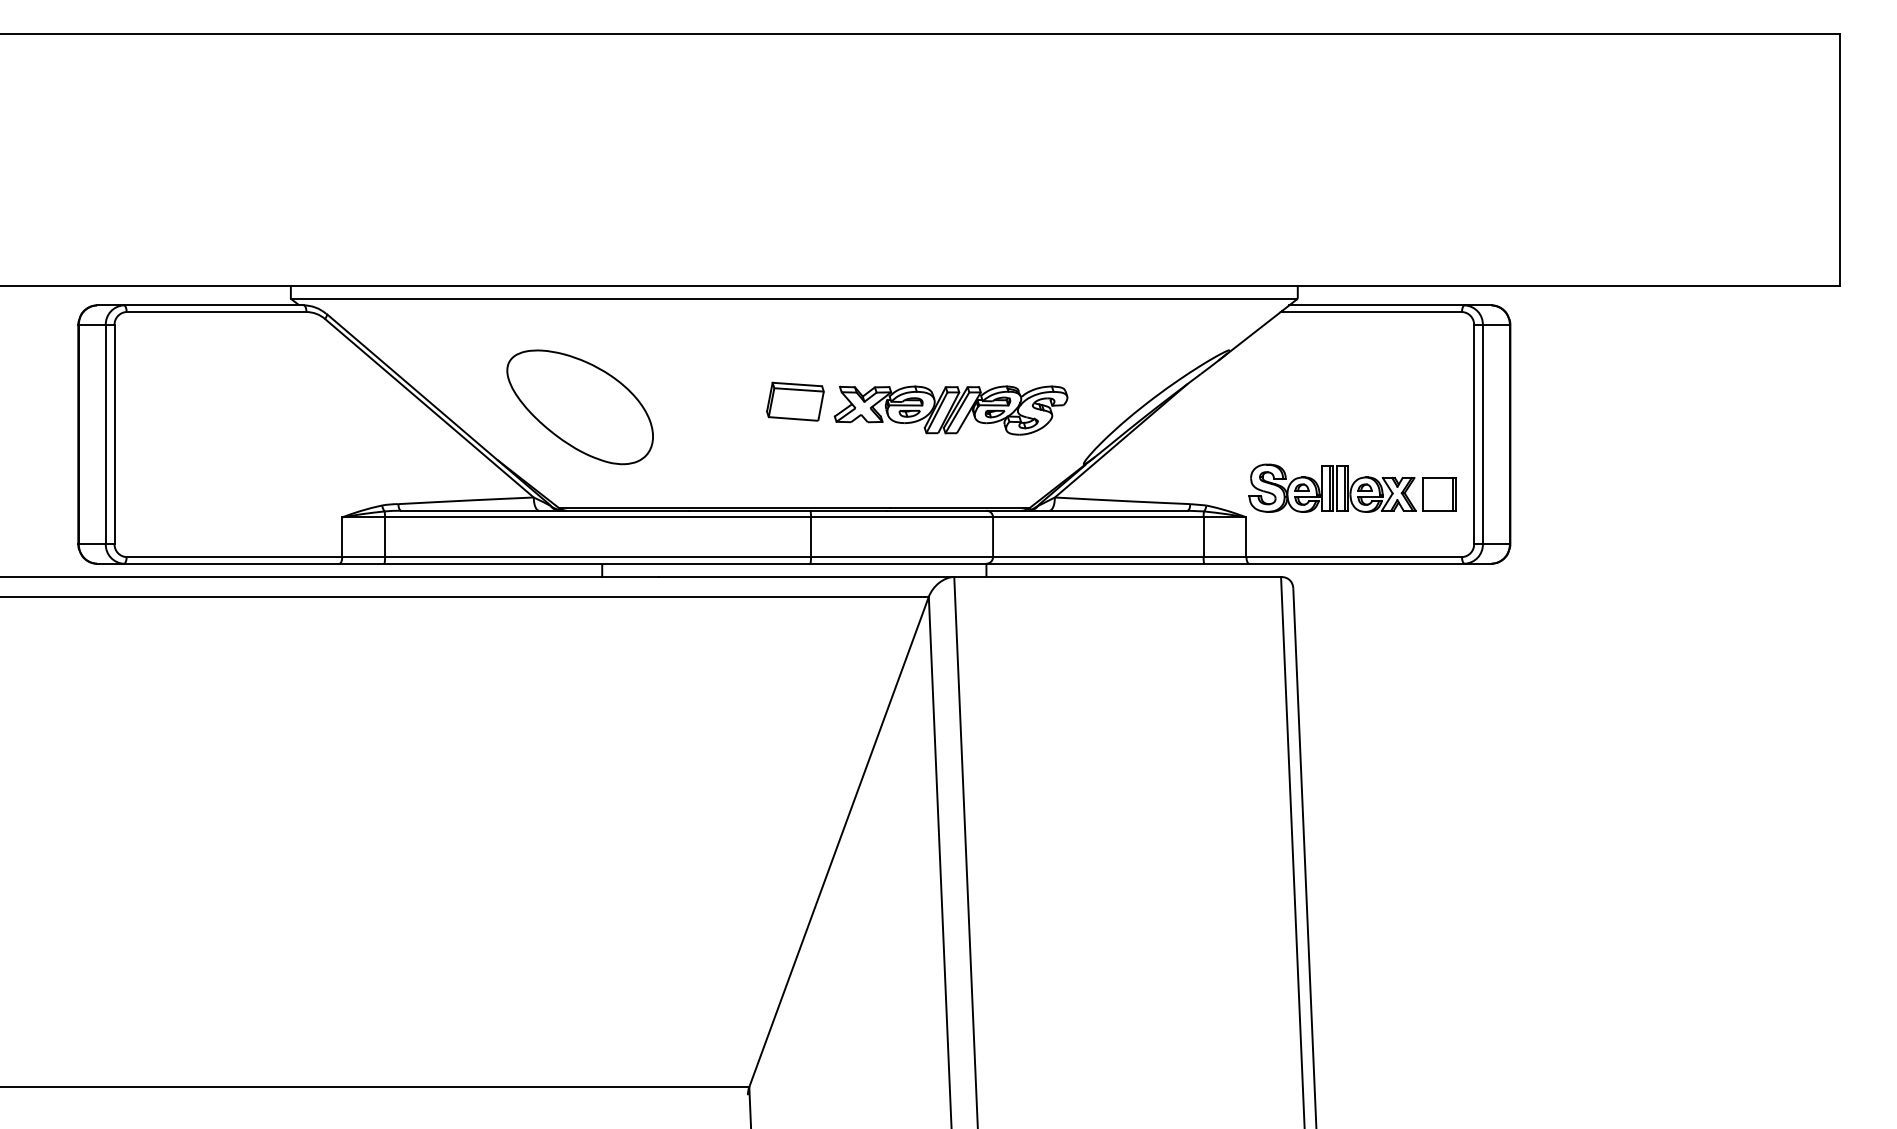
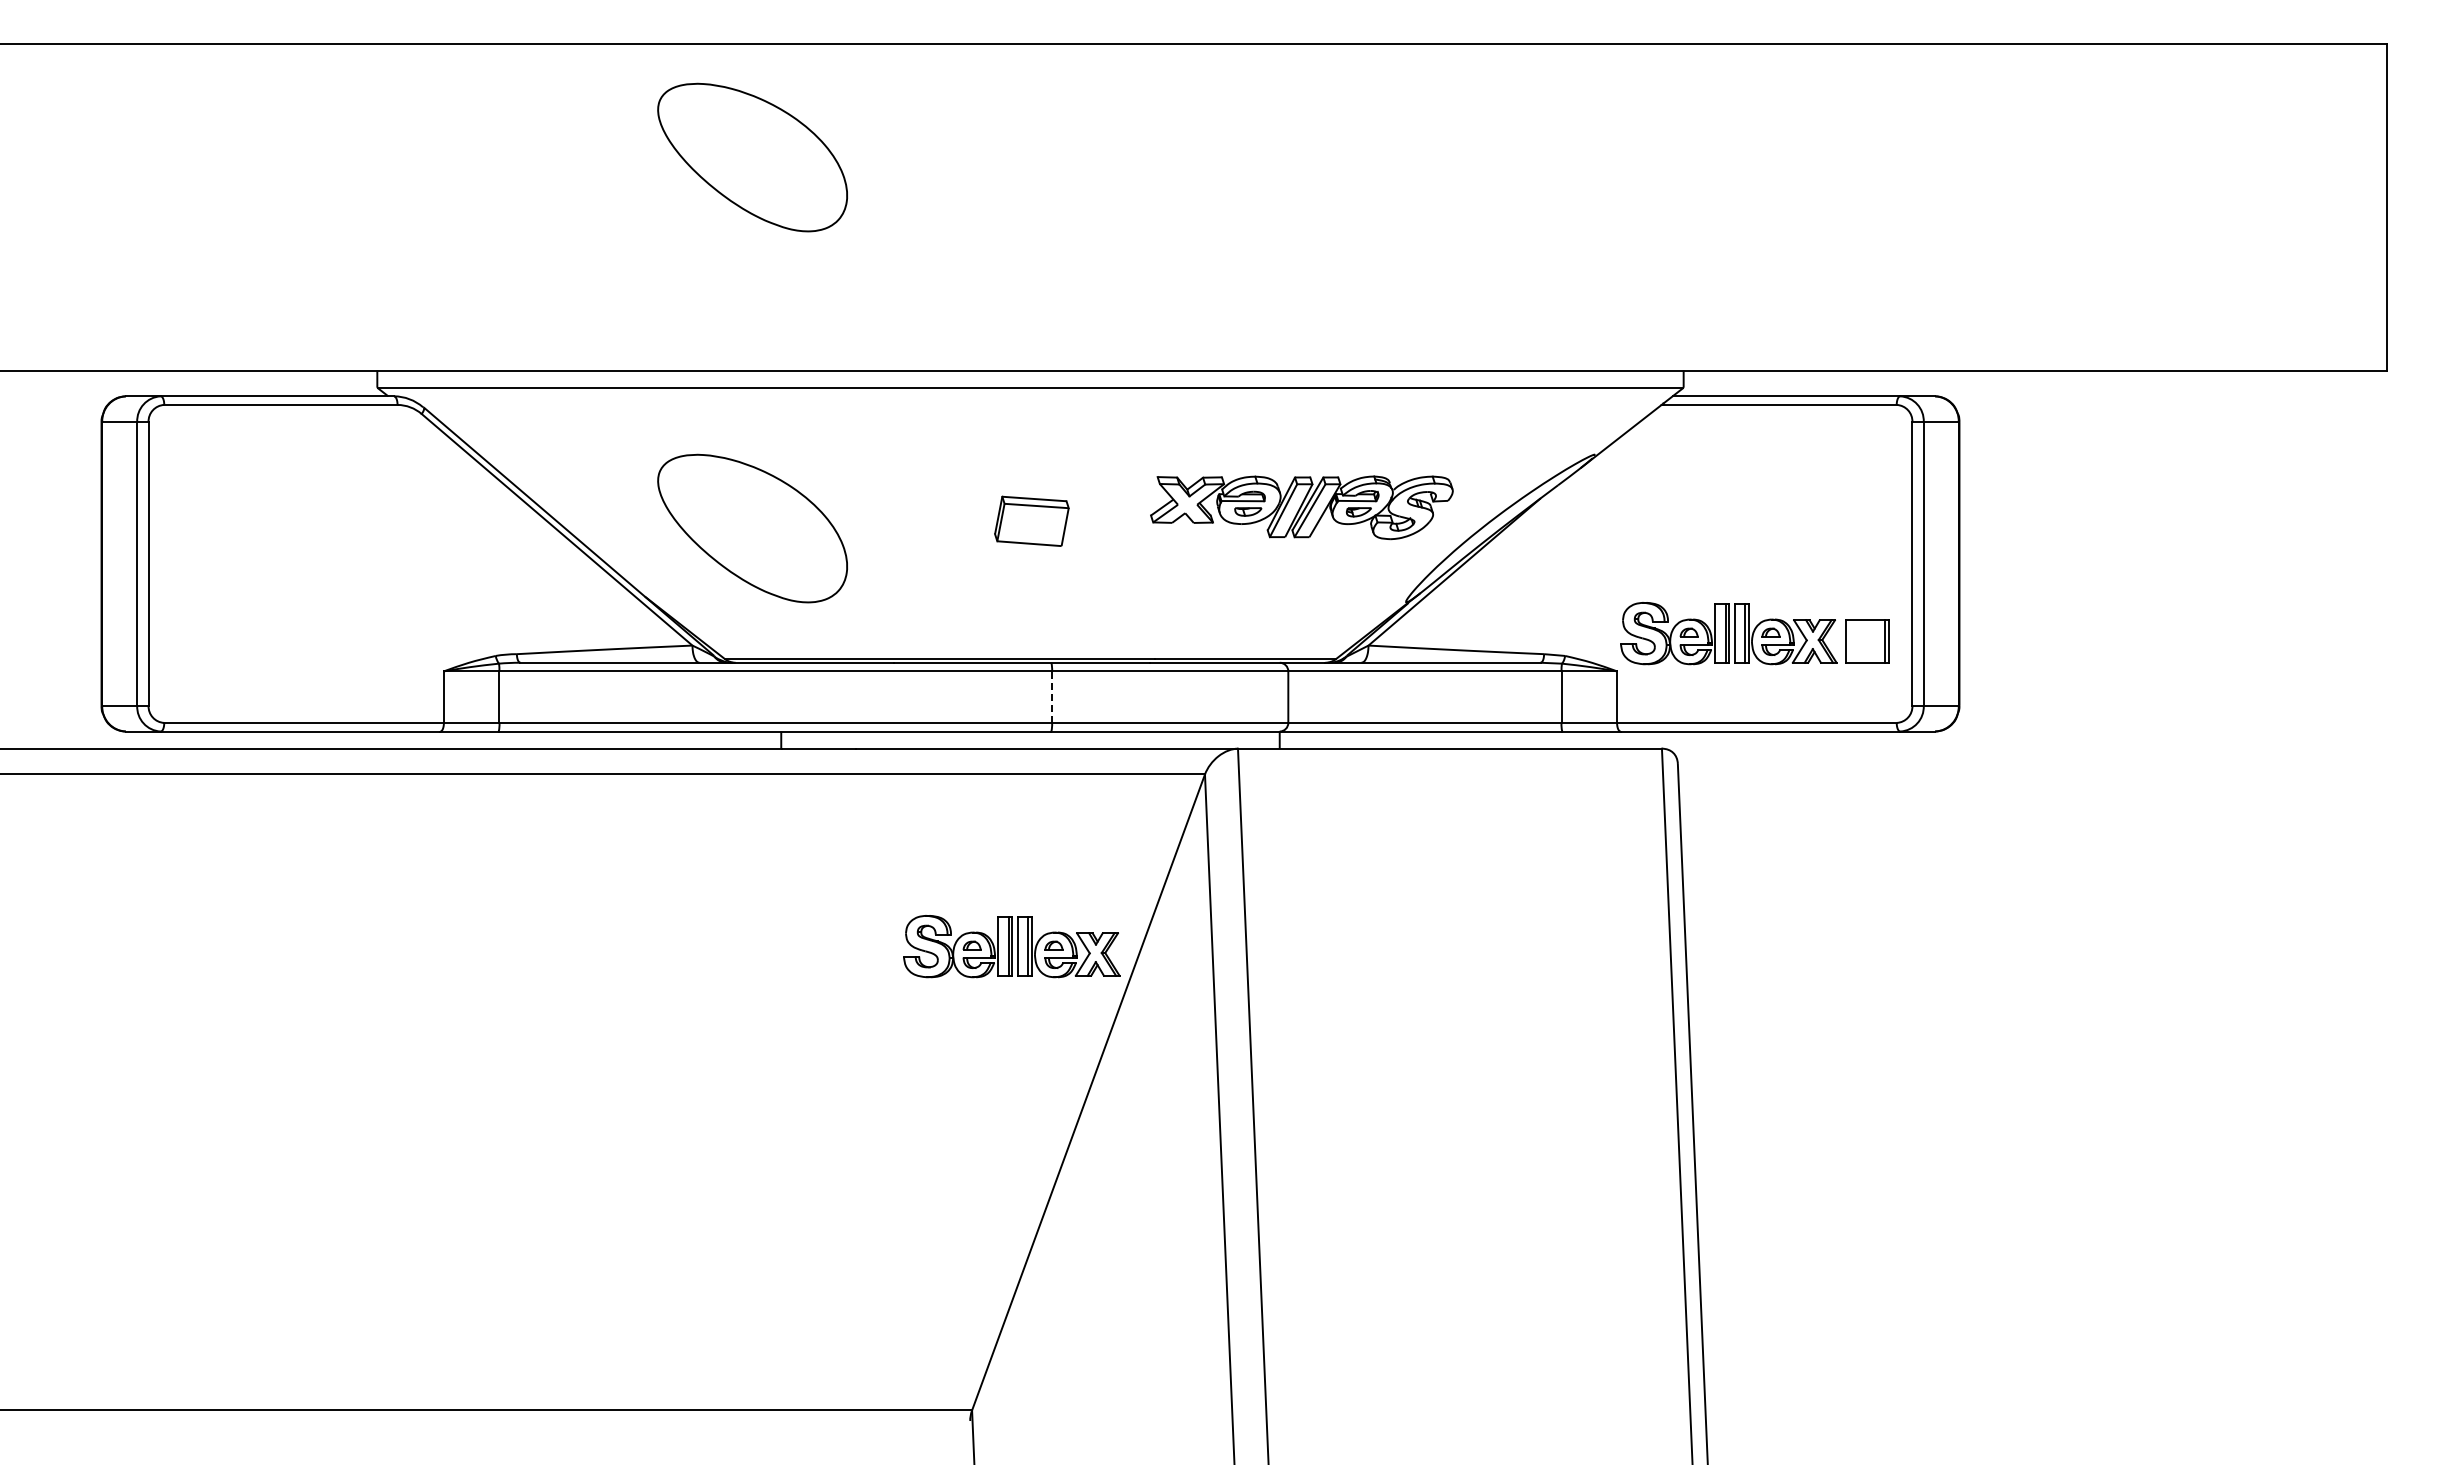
part: (580, 121) -> (752, 157), added
part: (950, 410) -> (1301, 507), moved
line: (811, 537) -> (1052, 697), solid -> dashed
part: (779, 729) -> (1011, 946), added

